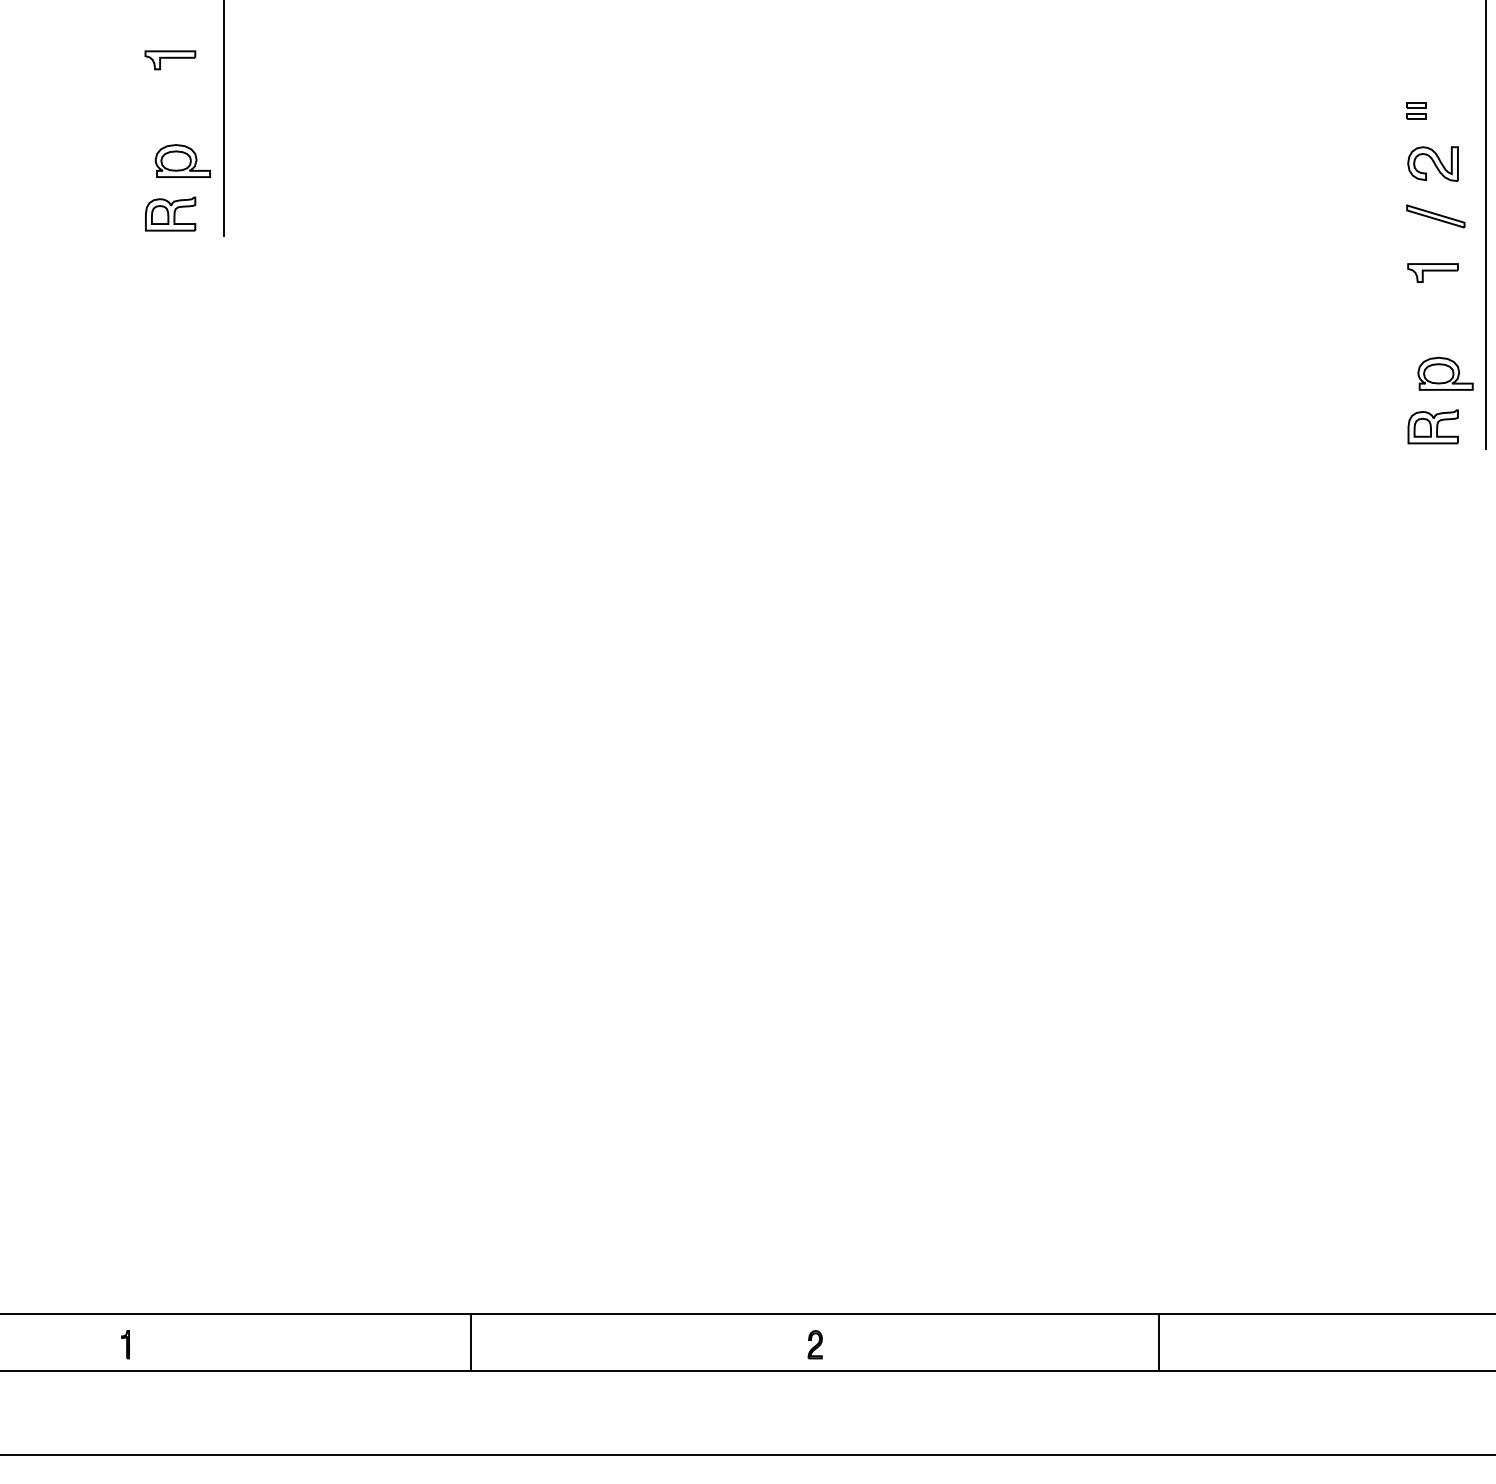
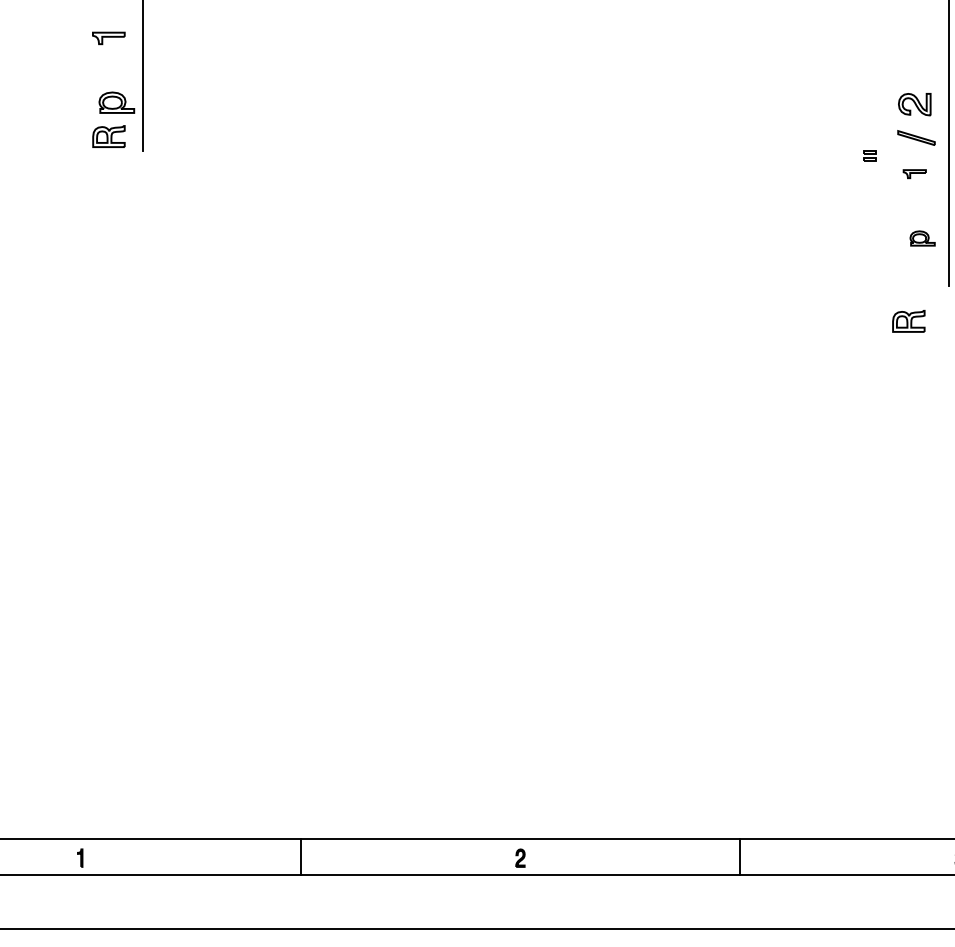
part: (1415, 110) -> (869, 155), moved
part: (1432, 271) -> (914, 173), size x0.7
part: (1445, 373) -> (922, 238), size x0.7
part: (1432, 425) -> (908, 320), moved

